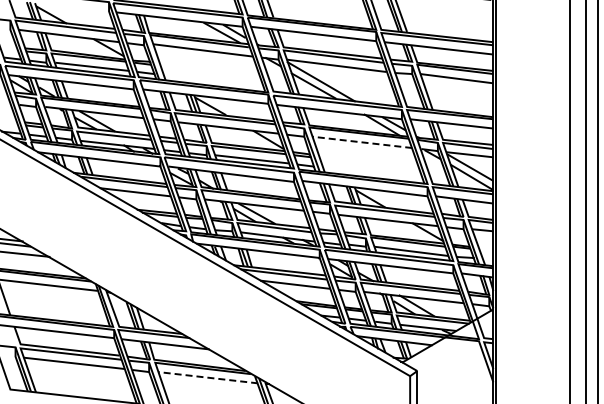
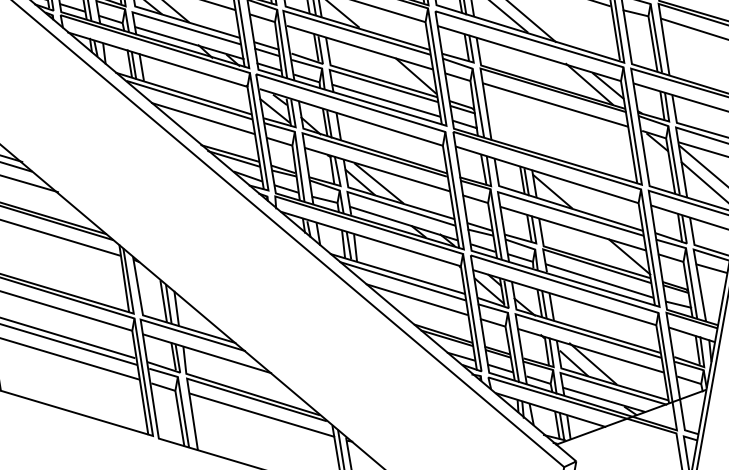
line: (361, 142) -> (554, 104), dashed -> solid
line: (207, 377) -> (261, 414), dashed -> solid

